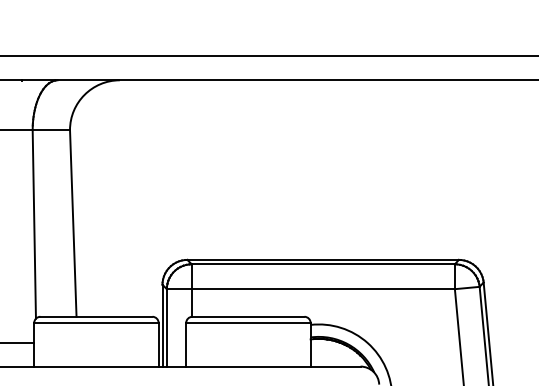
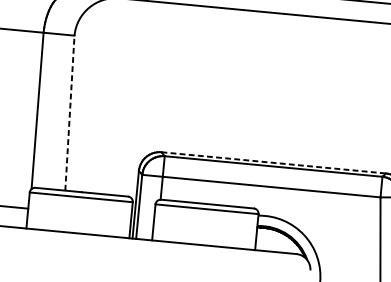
line: (73, 222) -> (70, 112), solid -> dashed
line: (323, 259) -> (274, 162), solid -> dashed

